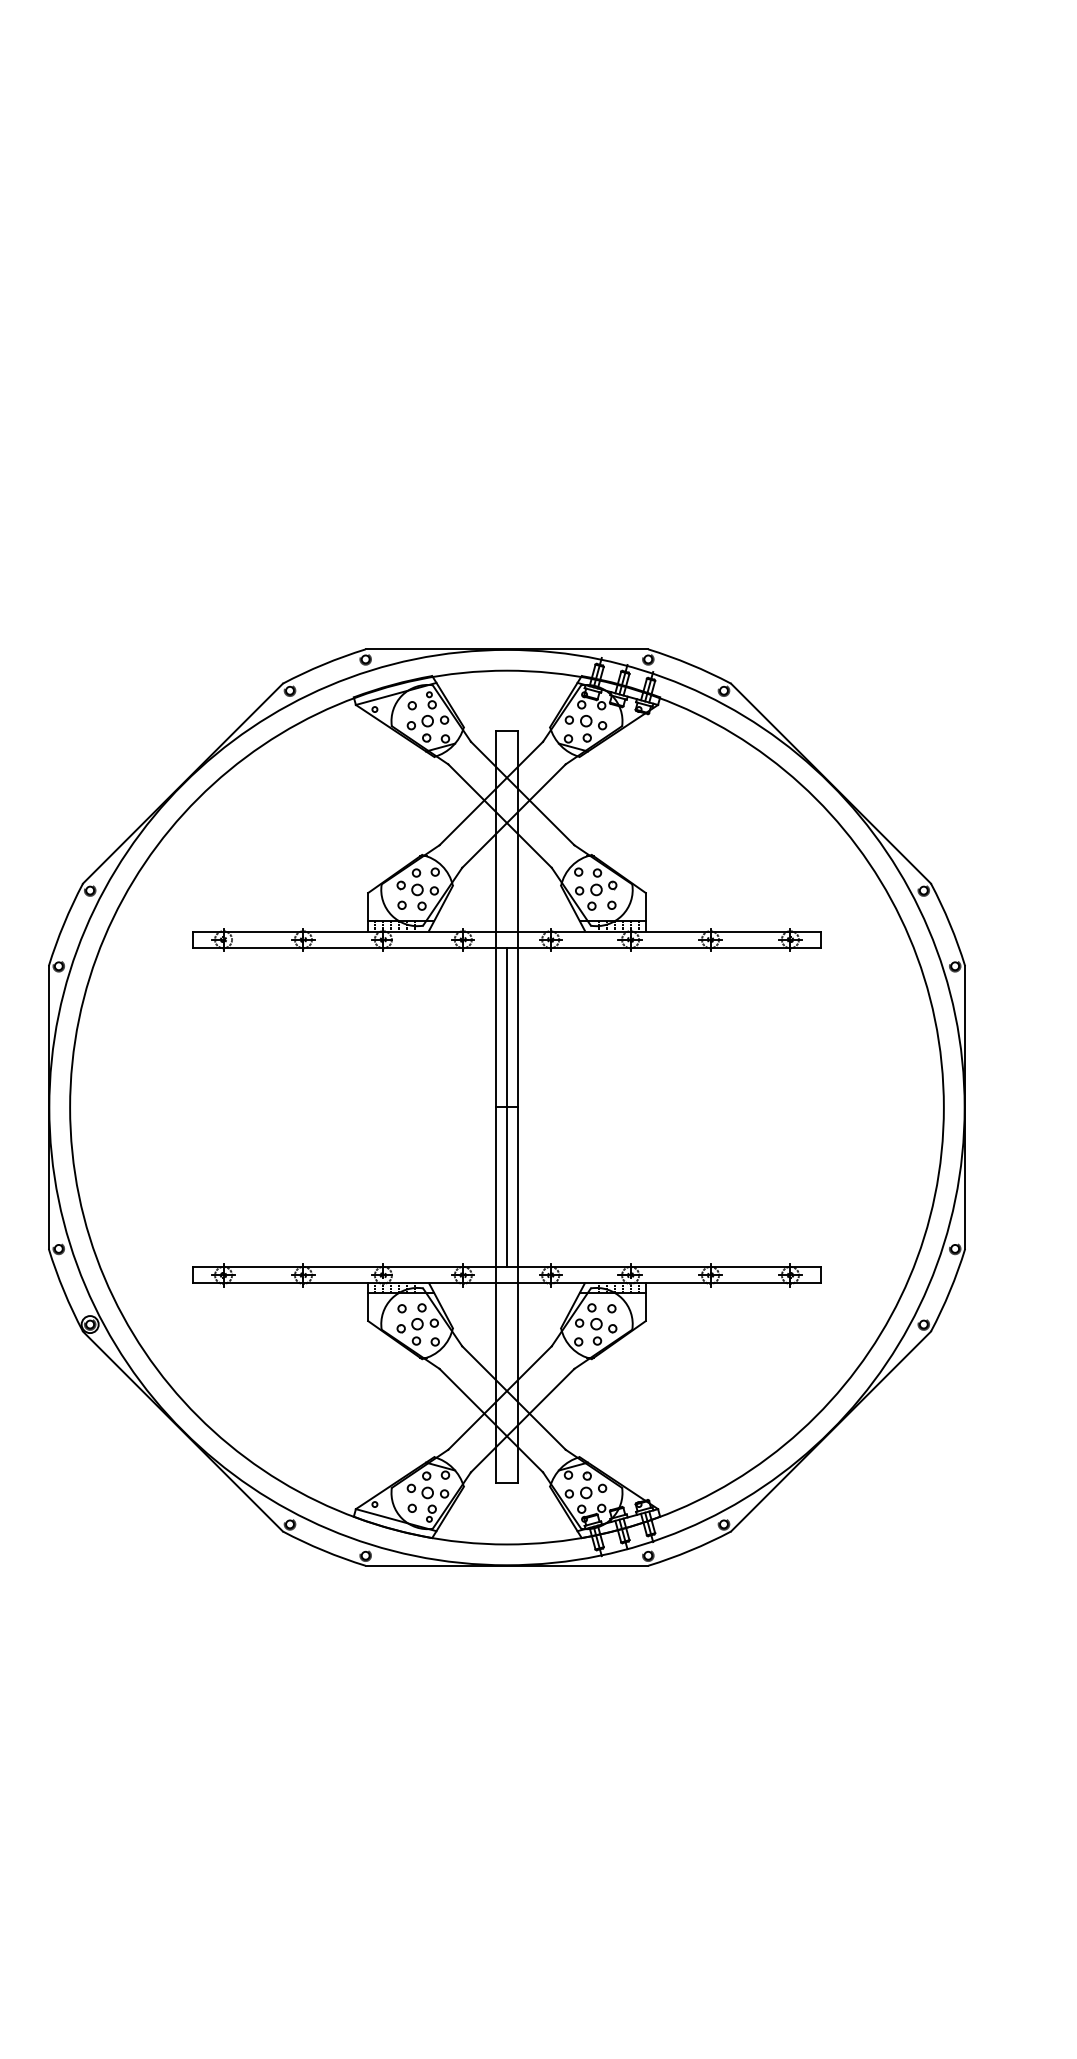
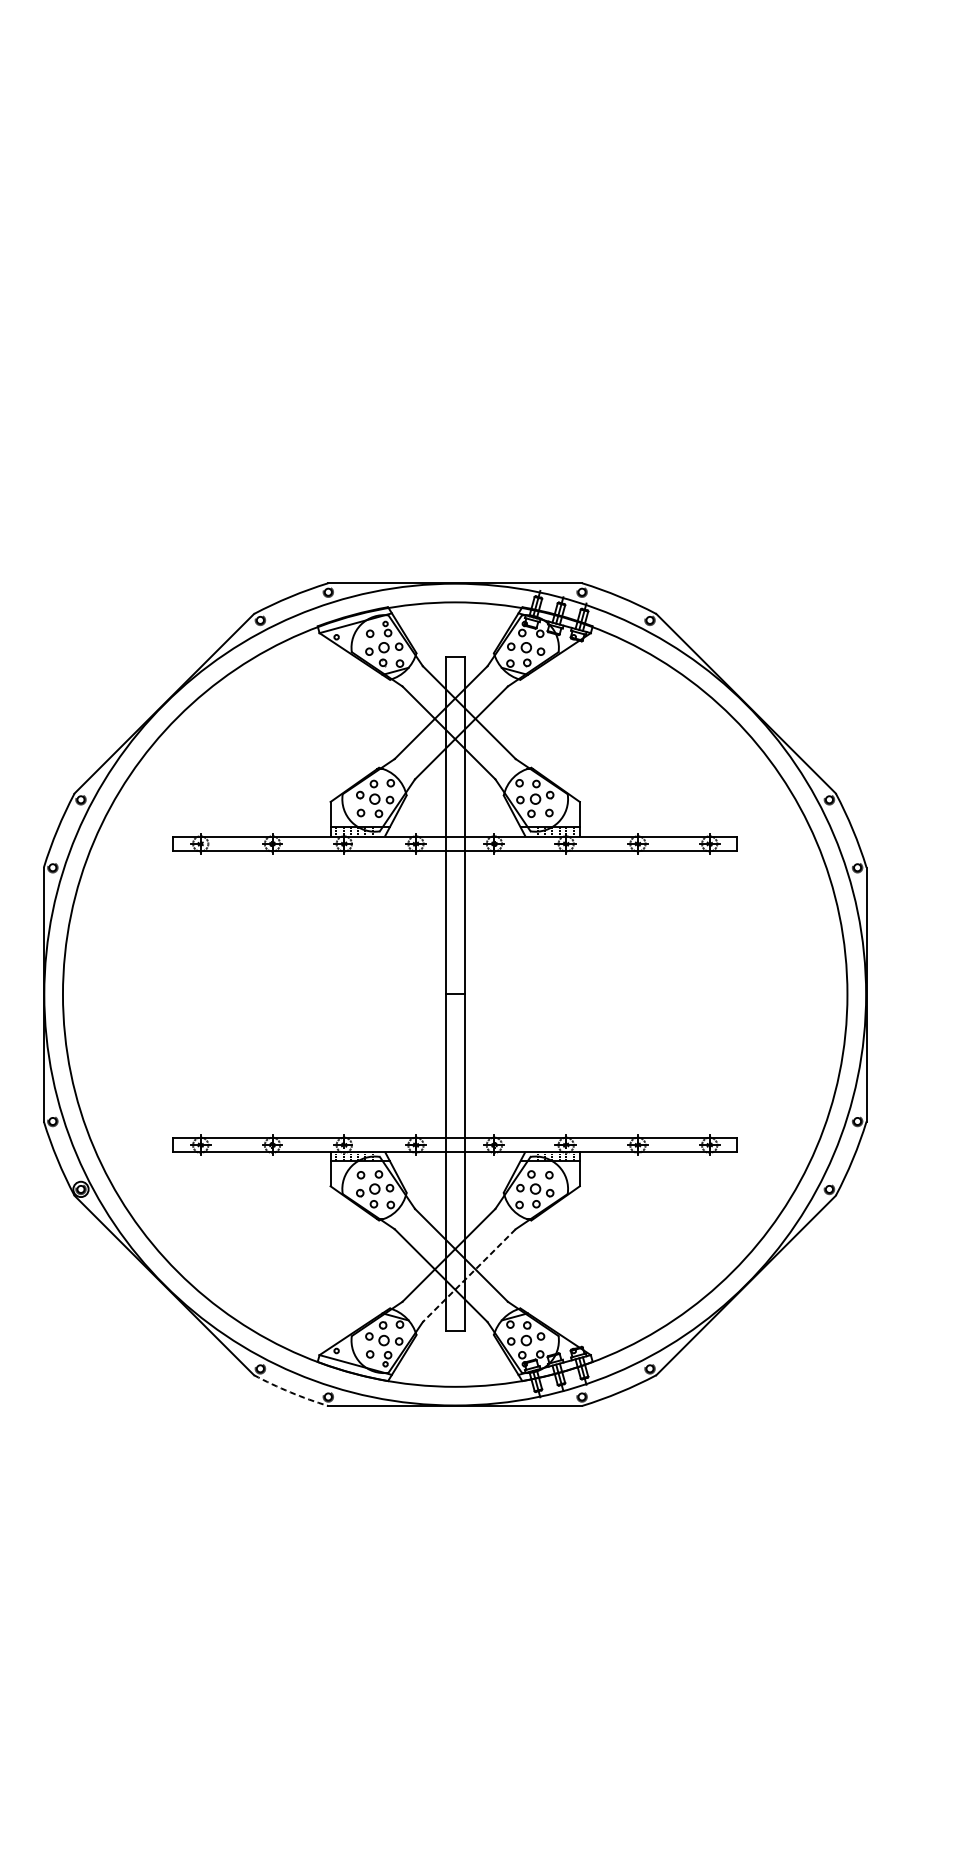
line: (507, 1107) -> (455, 994), removed
line: (522, 1420) -> (469, 1275), solid -> dashed
arc: (323, 1550) -> (290, 1392), solid -> dashed

